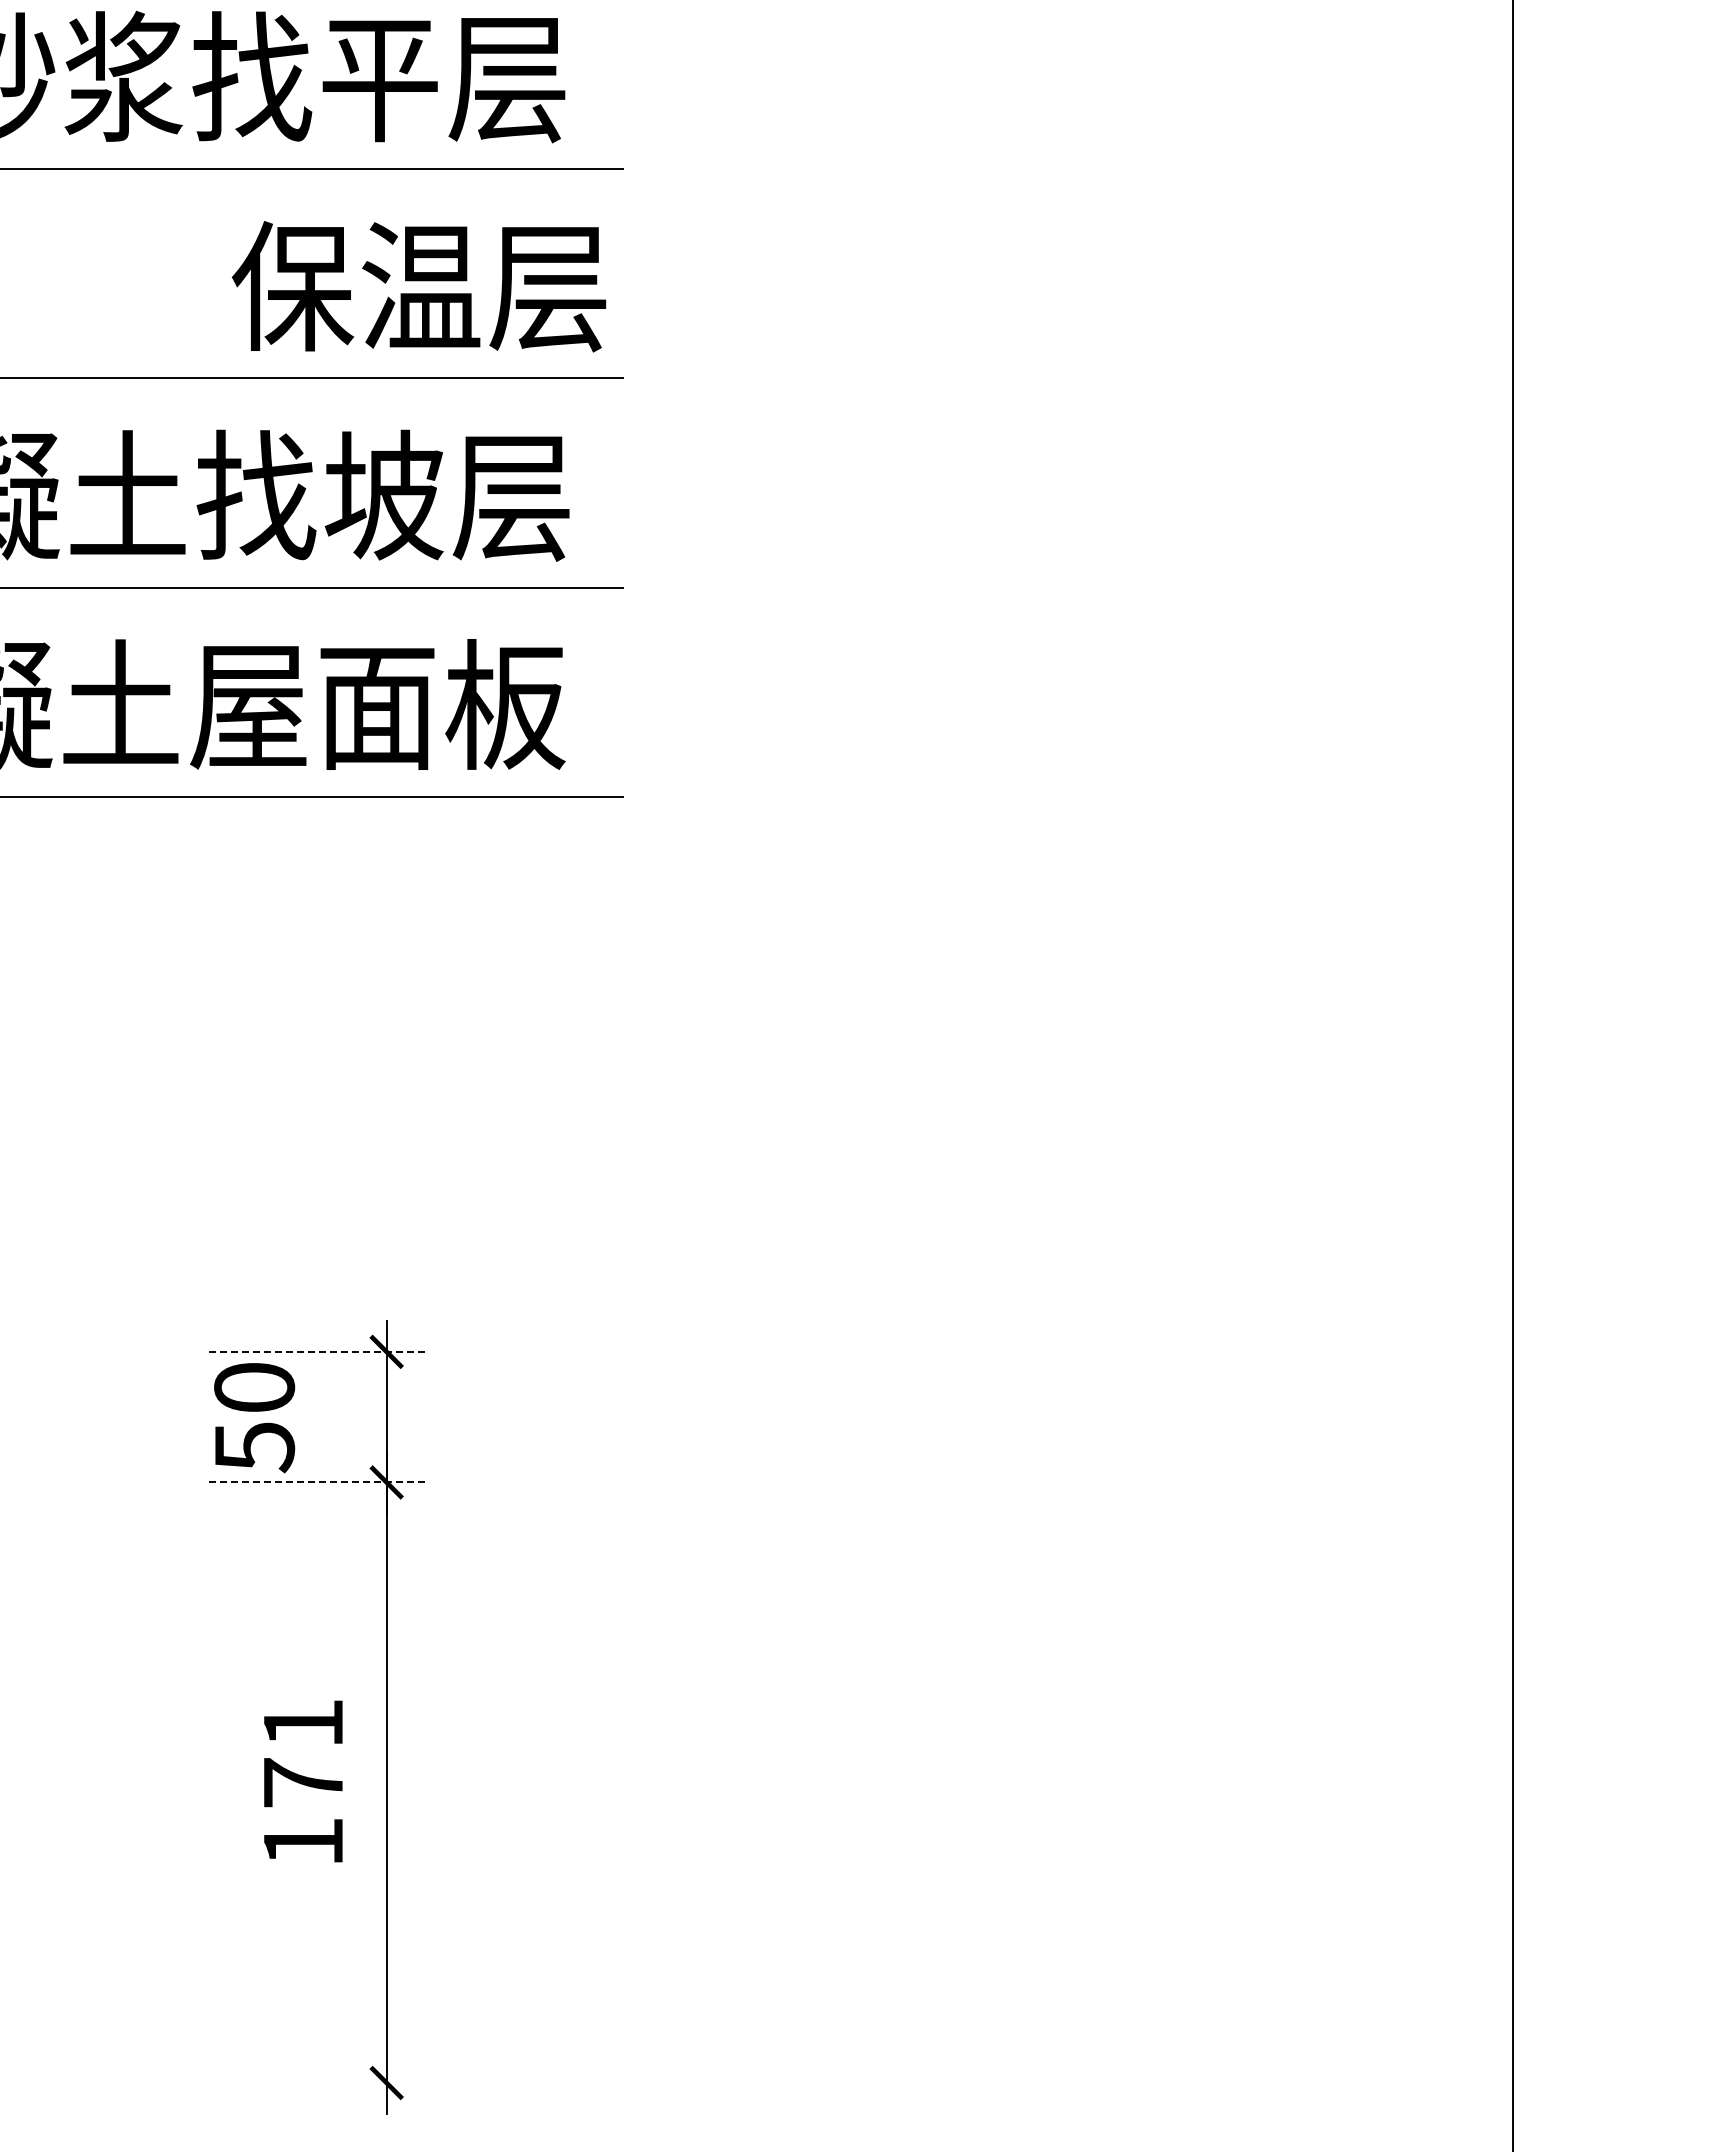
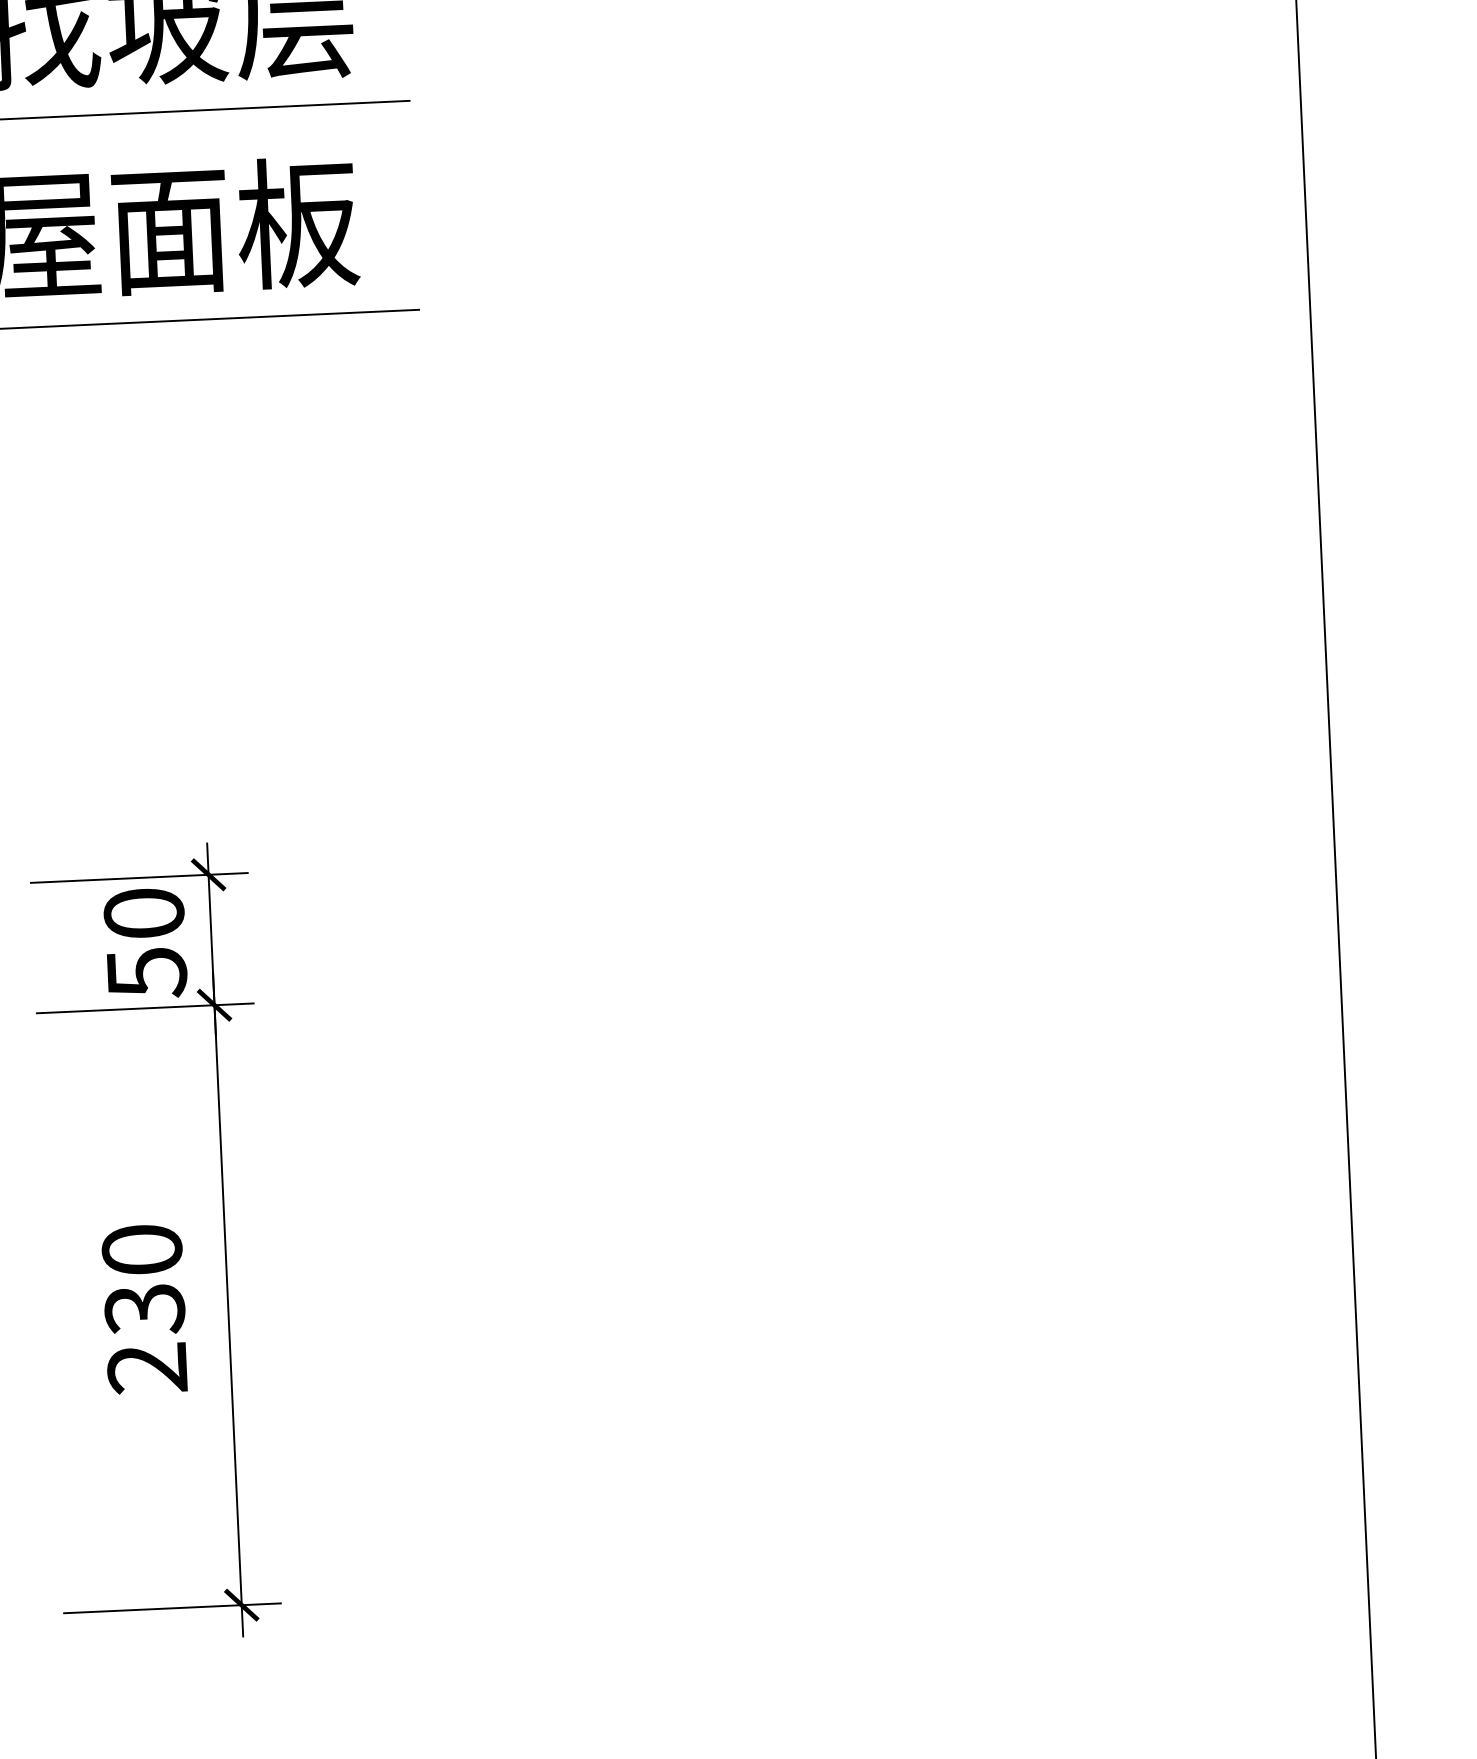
line: (317, 1351) -> (139, 877), dashed -> solid
text: (254, 1418) -> (145, 944), moved
line: (317, 1482) -> (145, 1008), dashed -> solid
text: (302, 1783) -> (144, 1309), 171 -> 230
line: (316, 2083) -> (171, 1608), added

